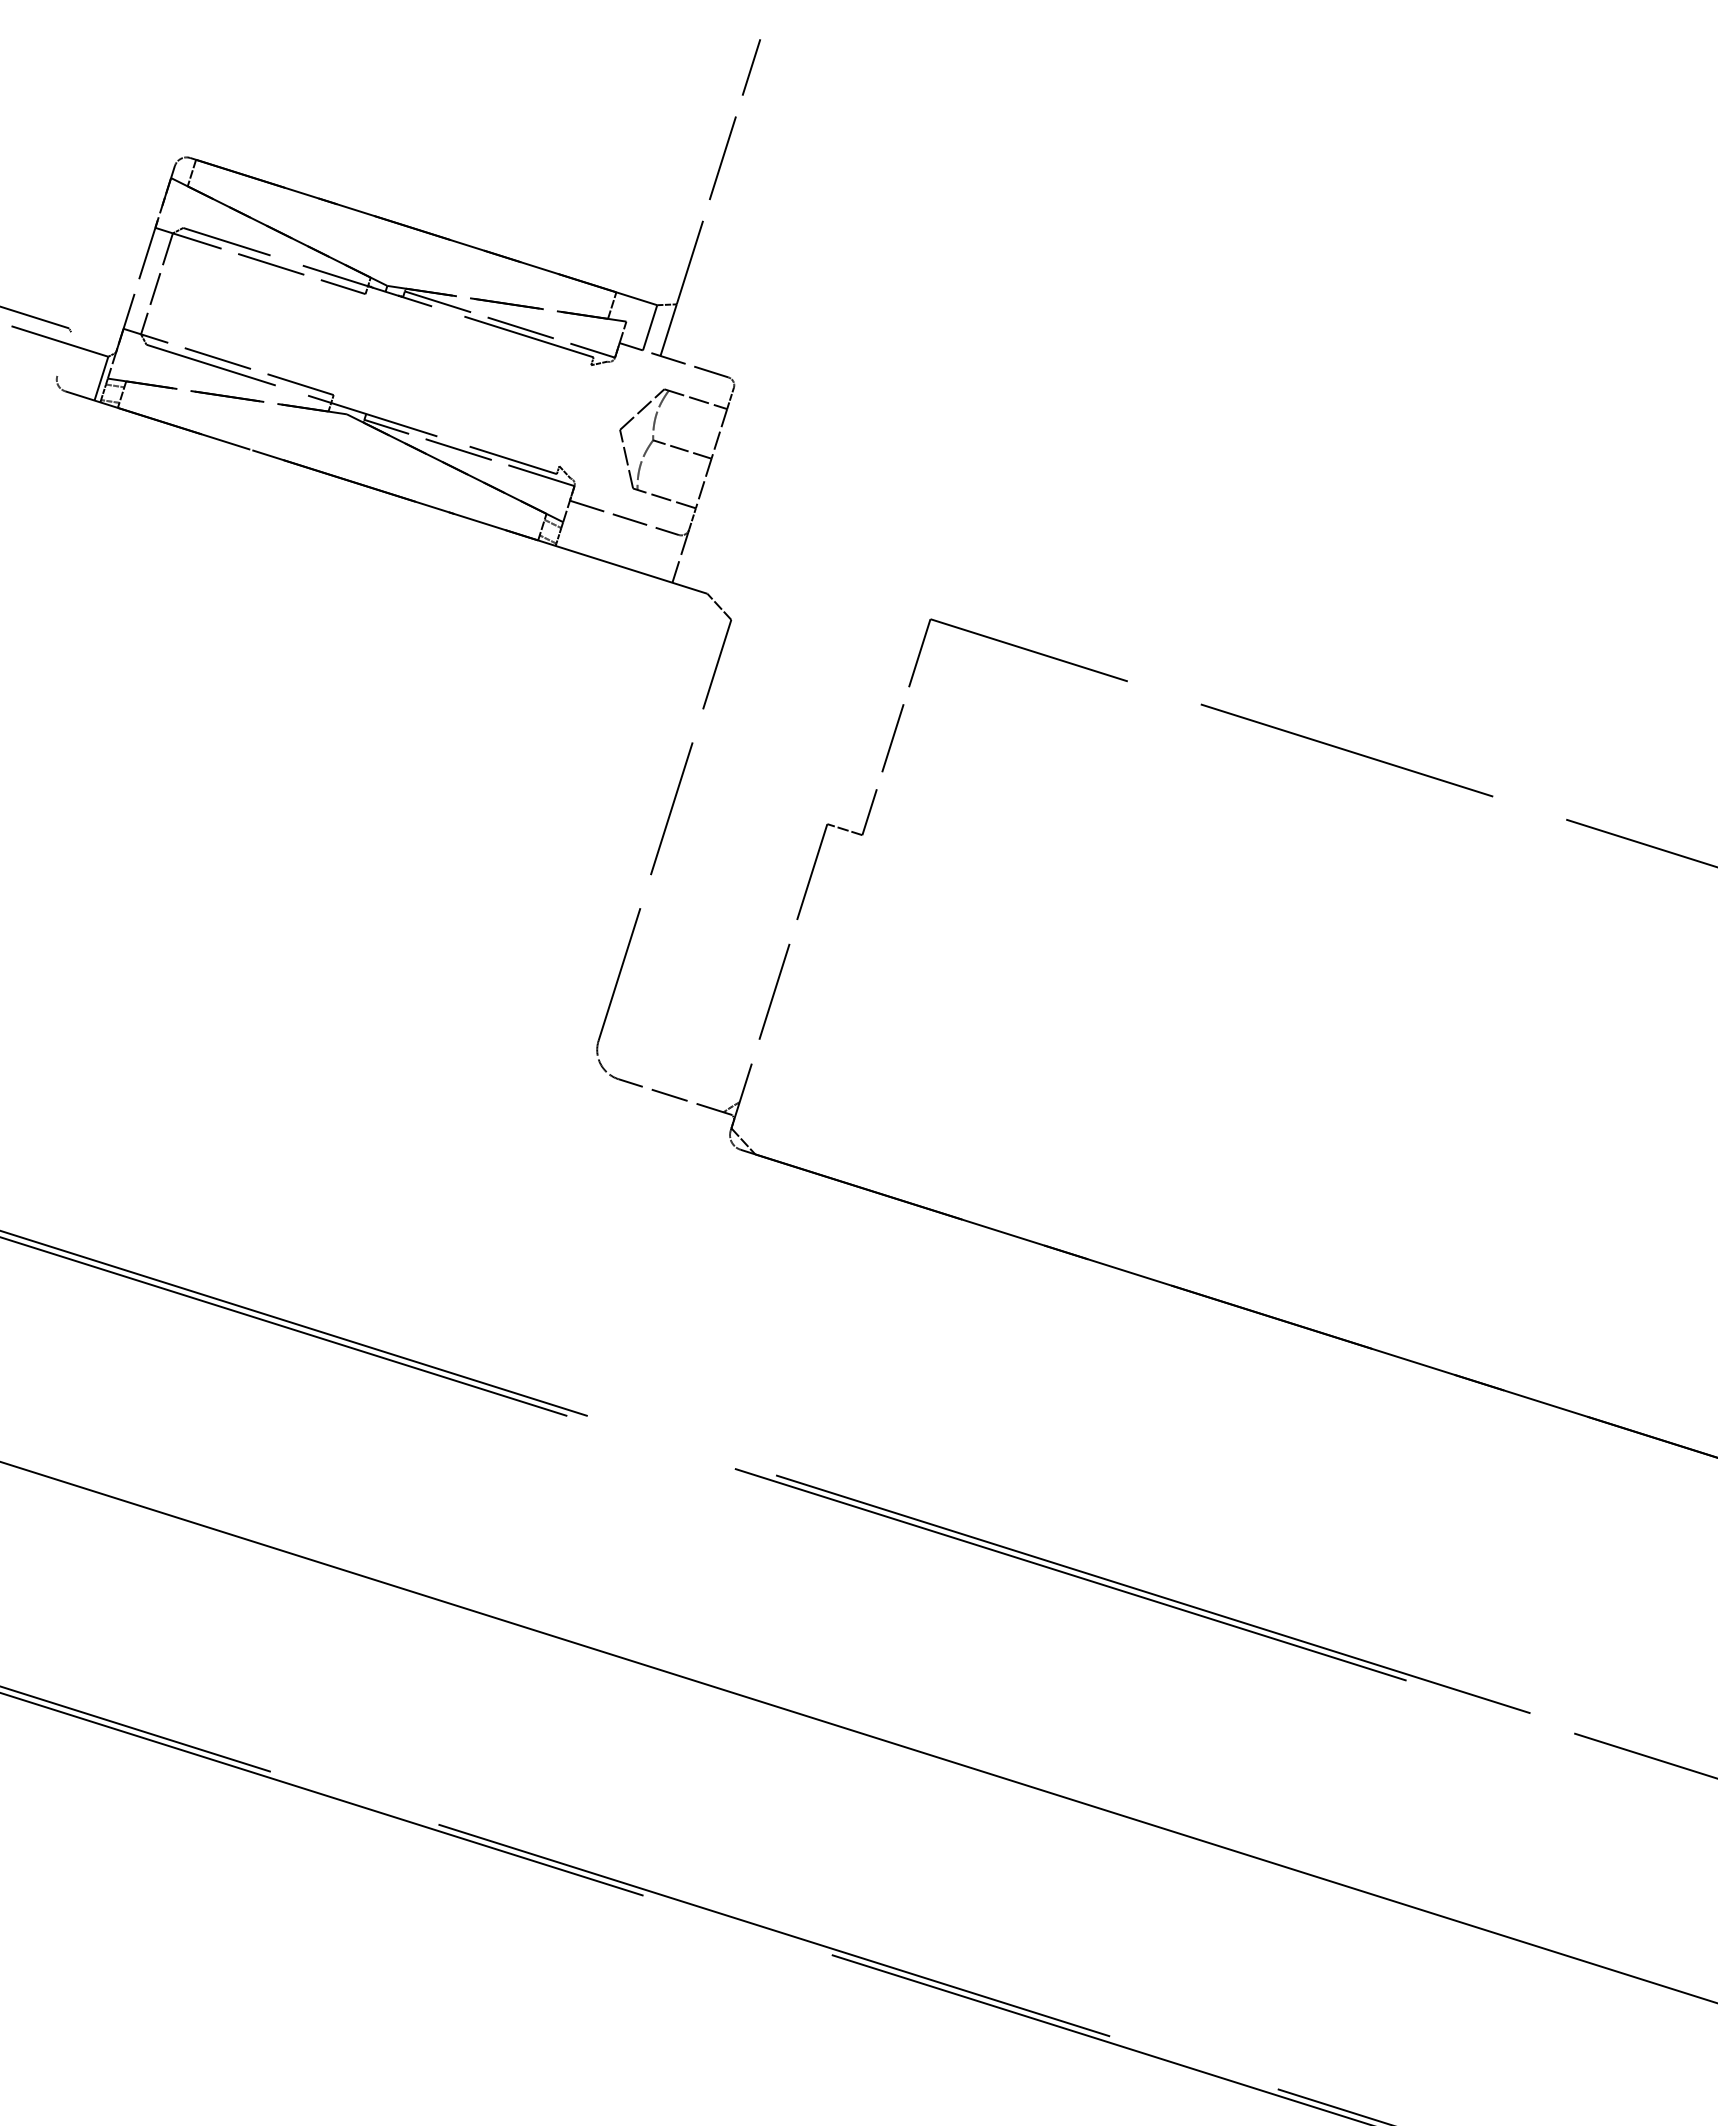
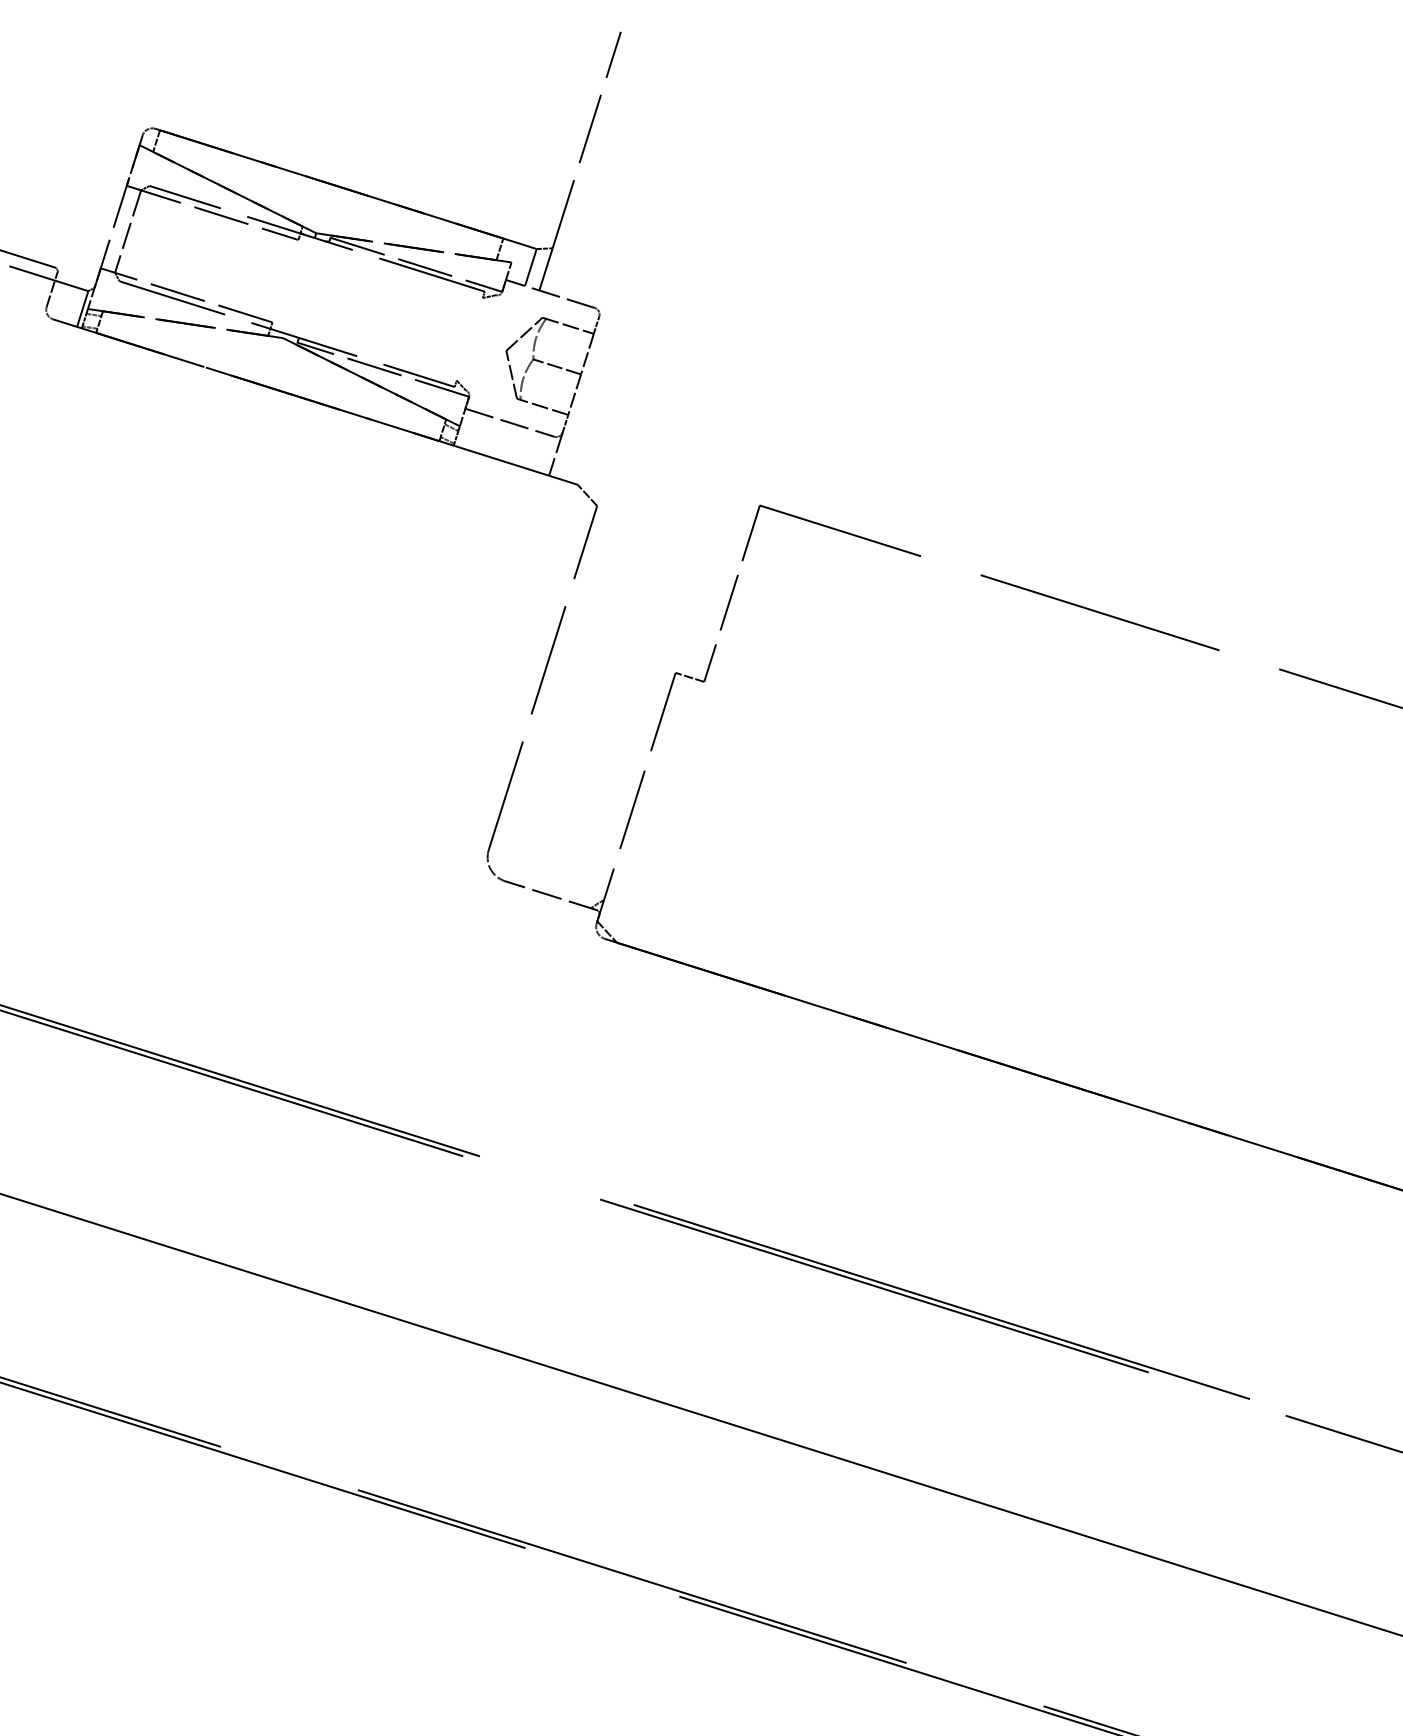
line: (64, 353) -> (52, 288), added

